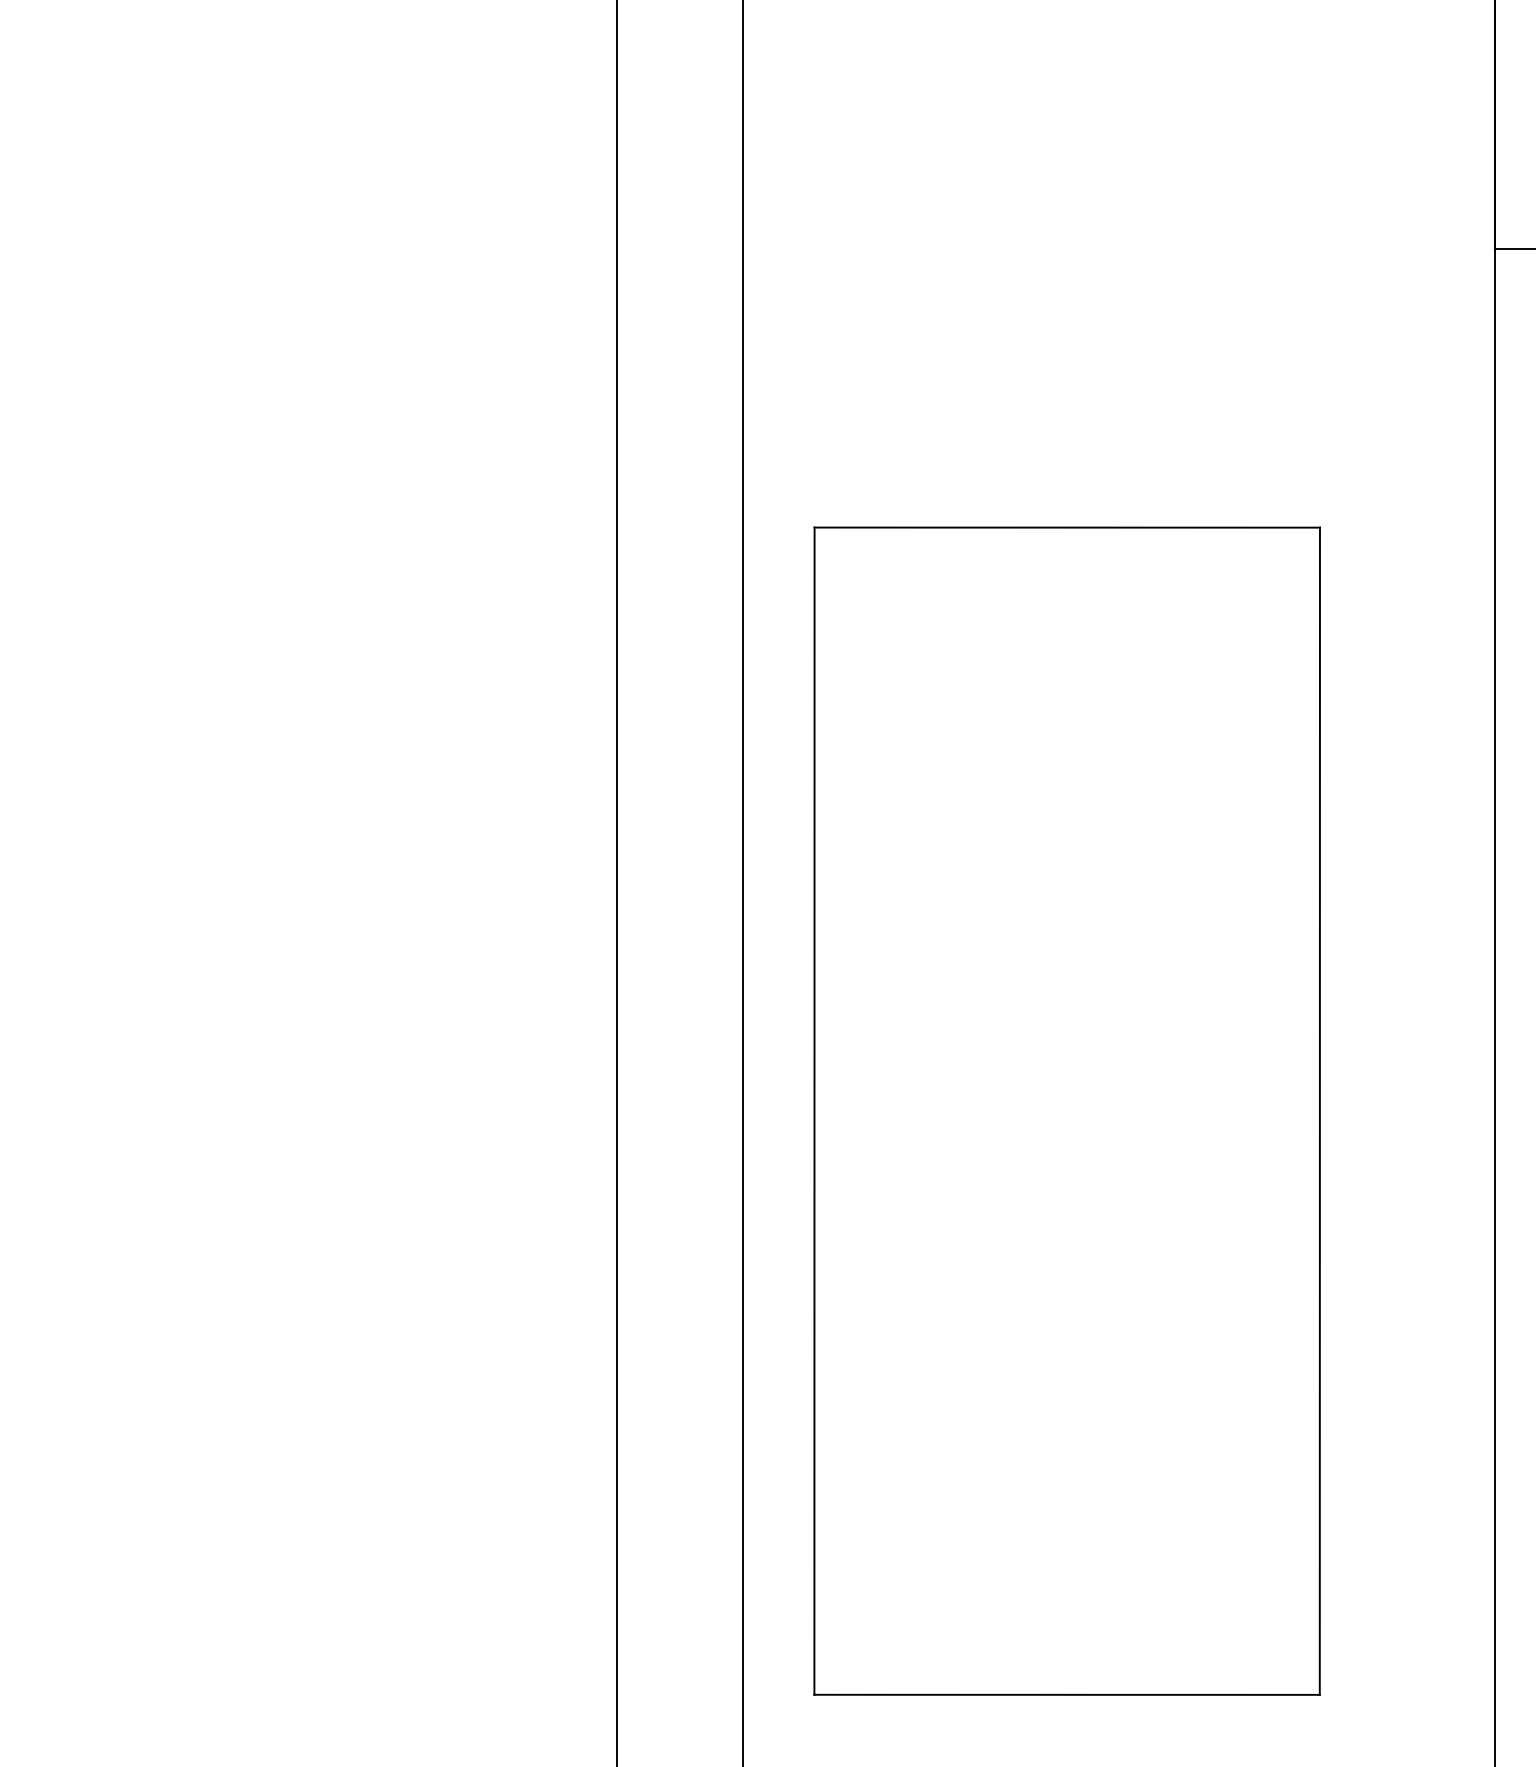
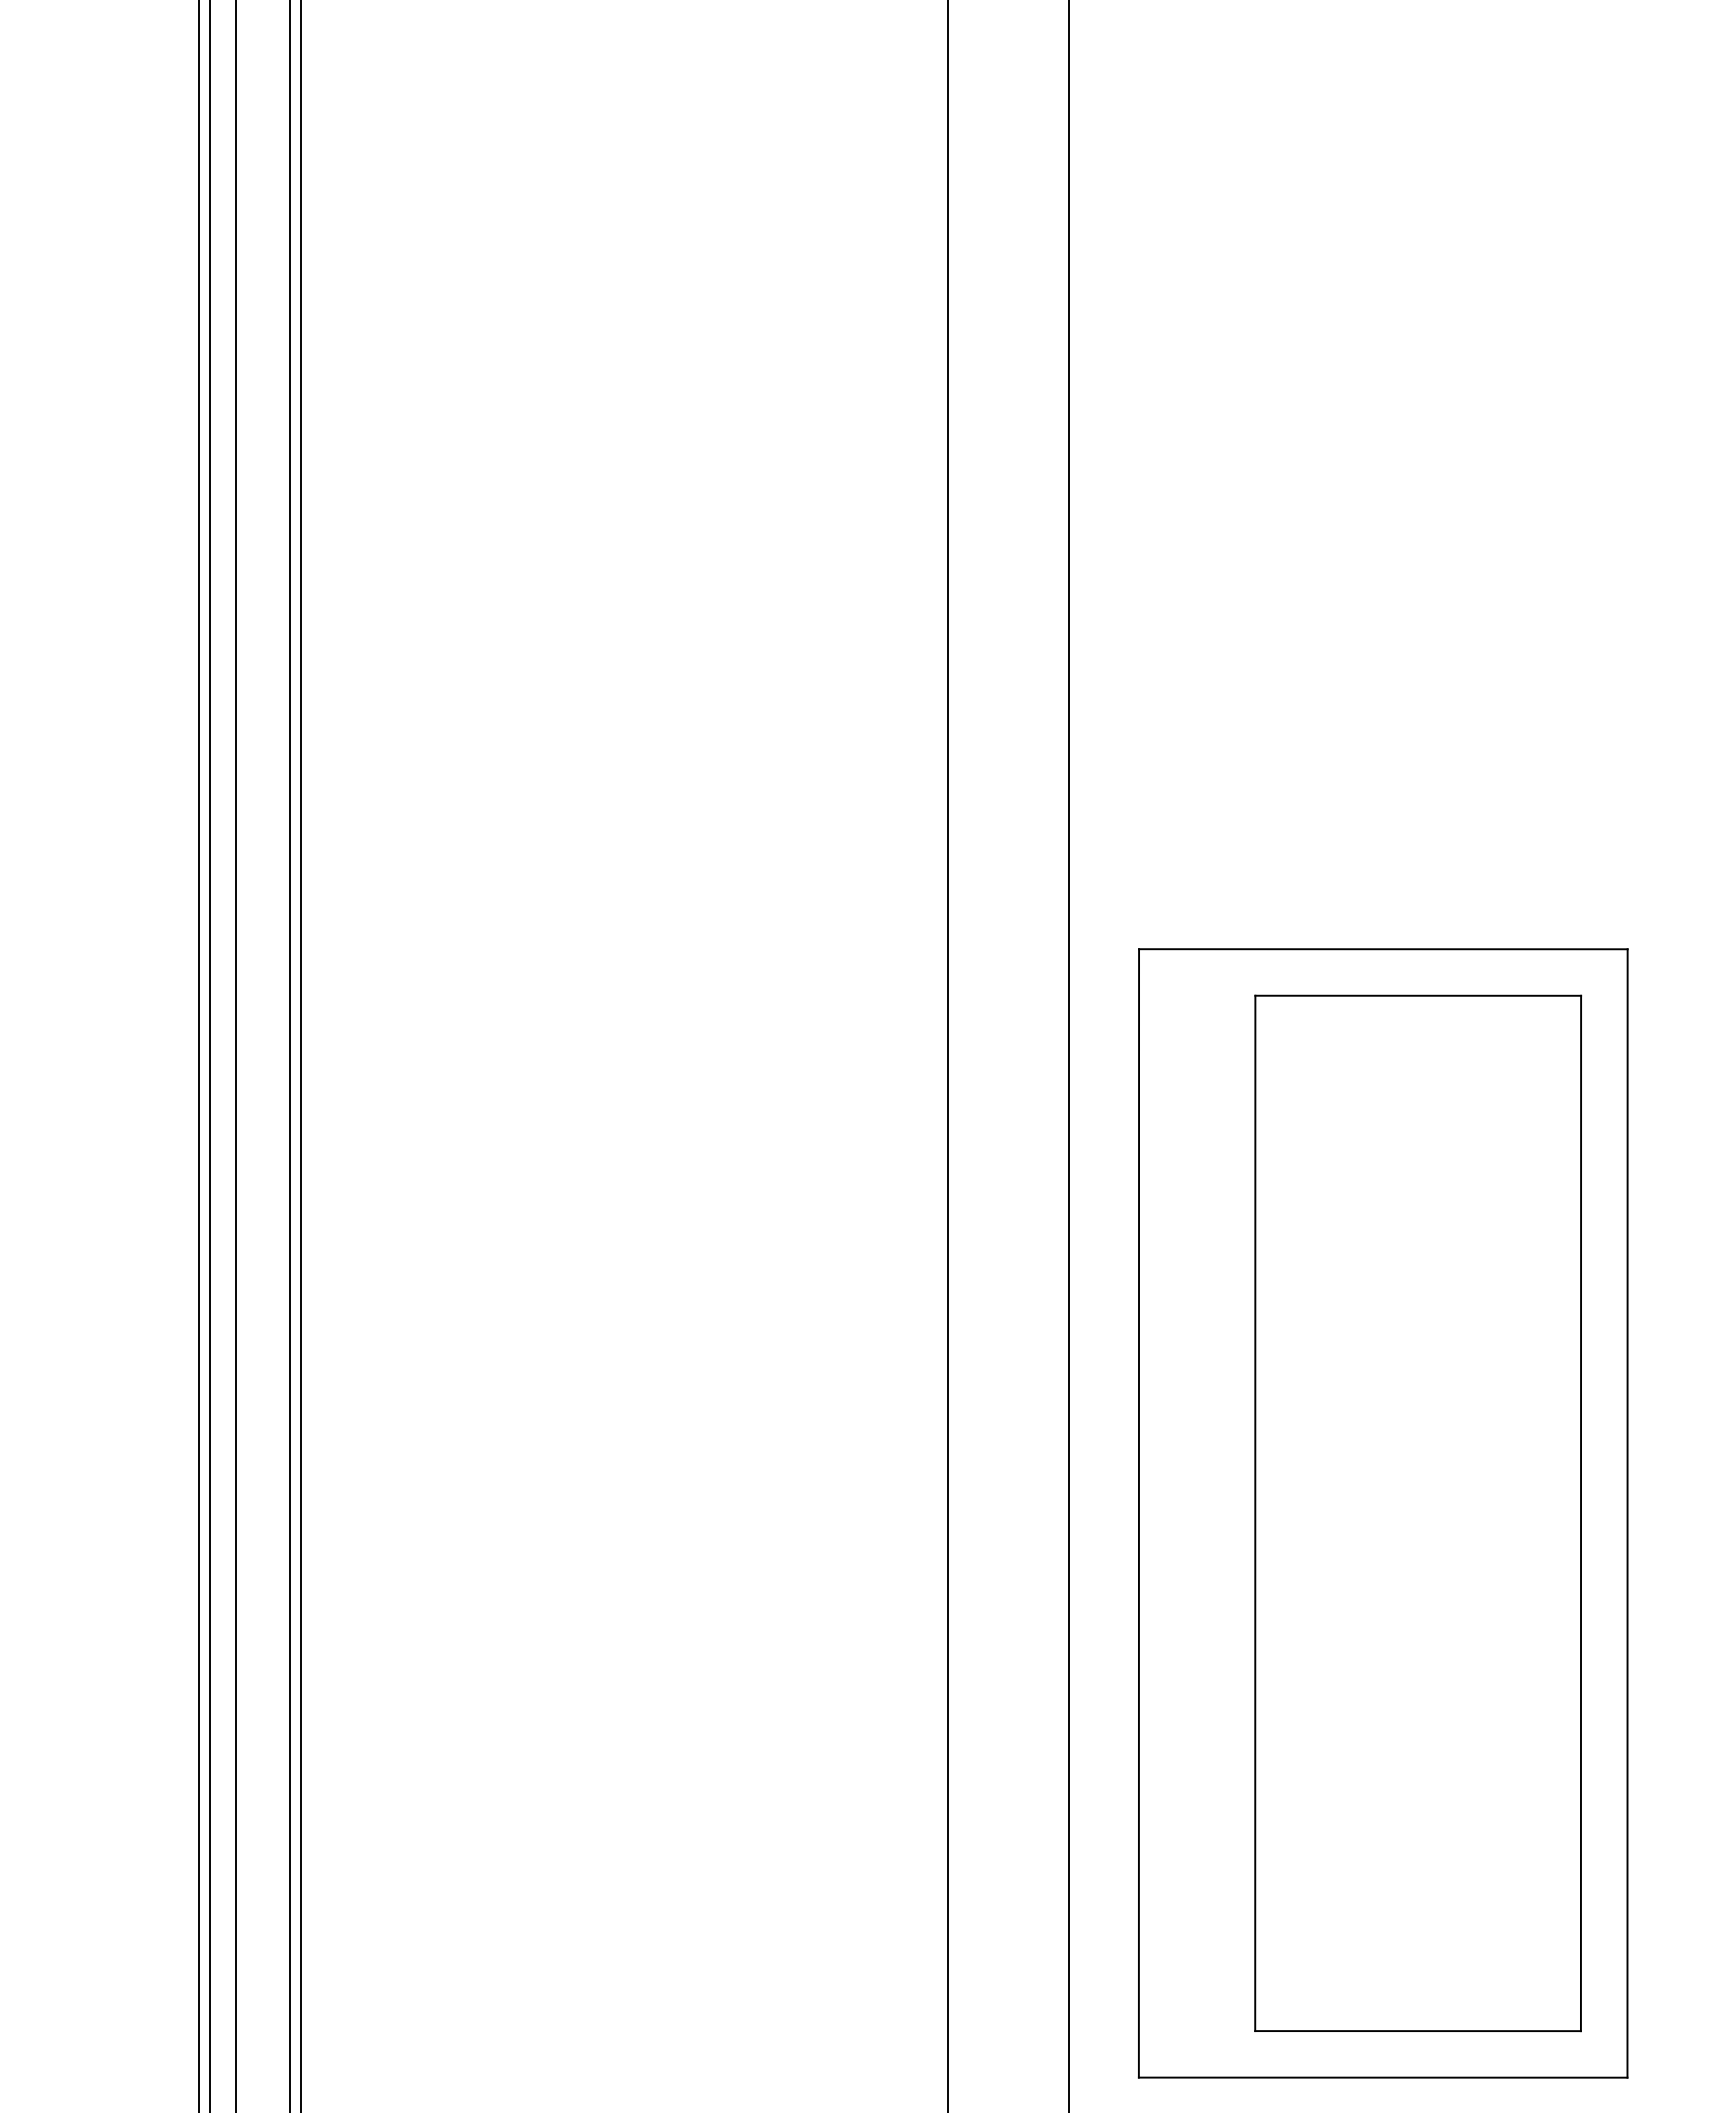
part: (1103, 1111) -> (1418, 1513), added

